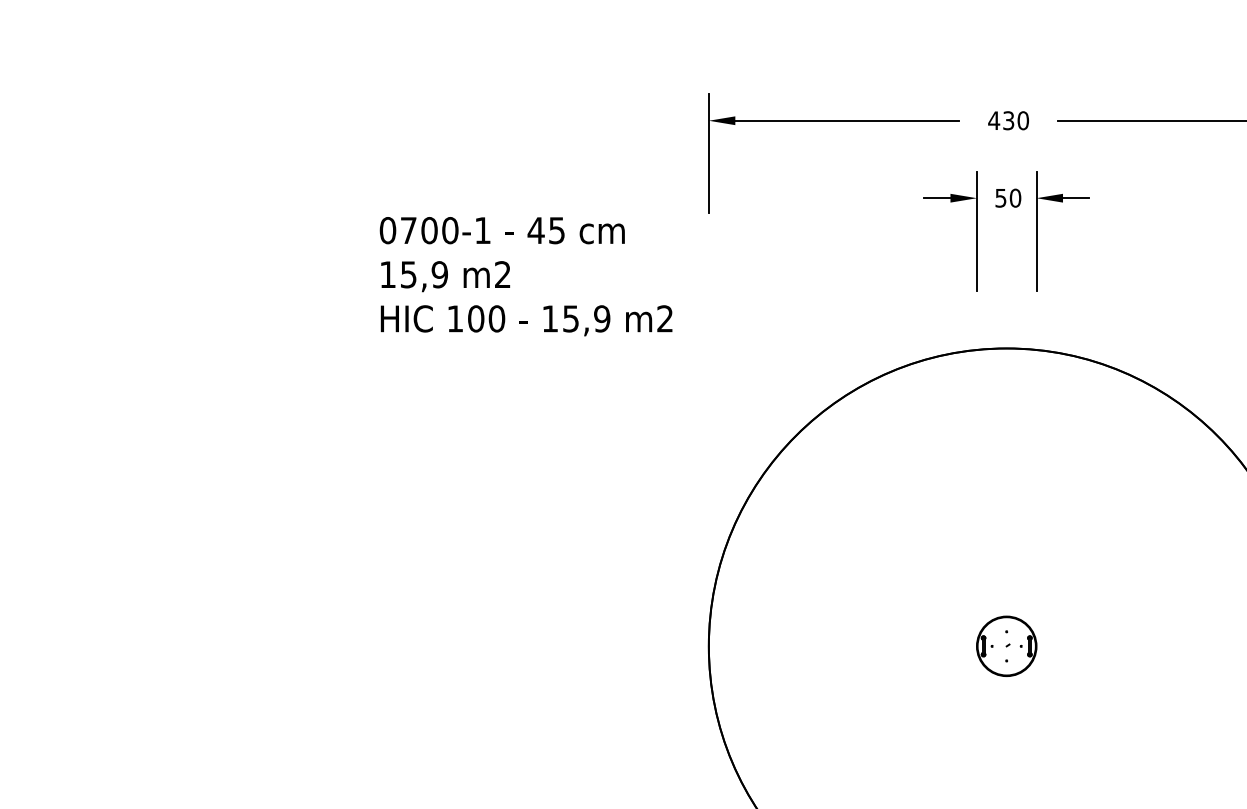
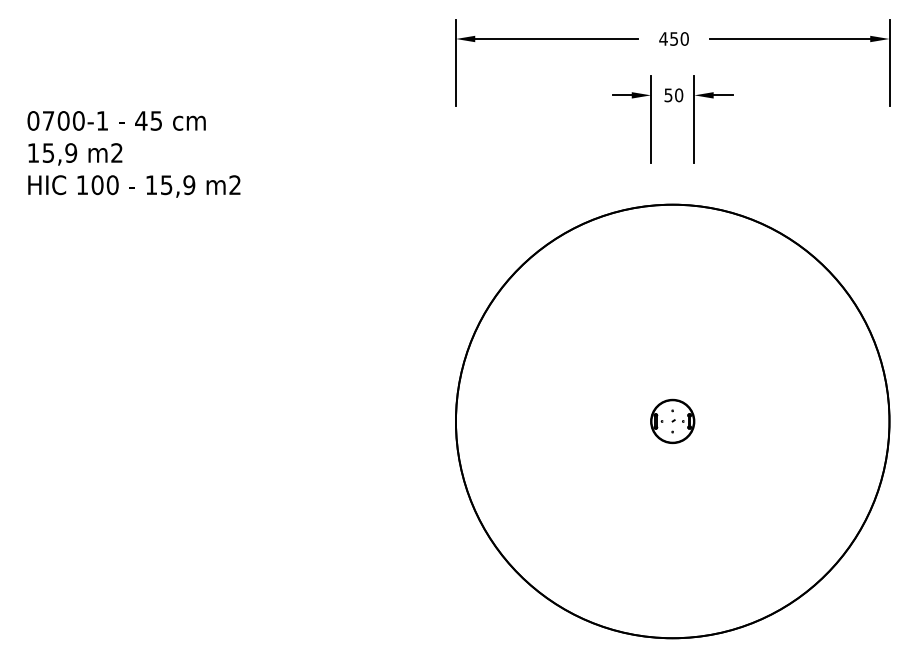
text: (1009, 120) -> (674, 38), 430 -> 450
text: (525, 276) -> (133, 154), moved

